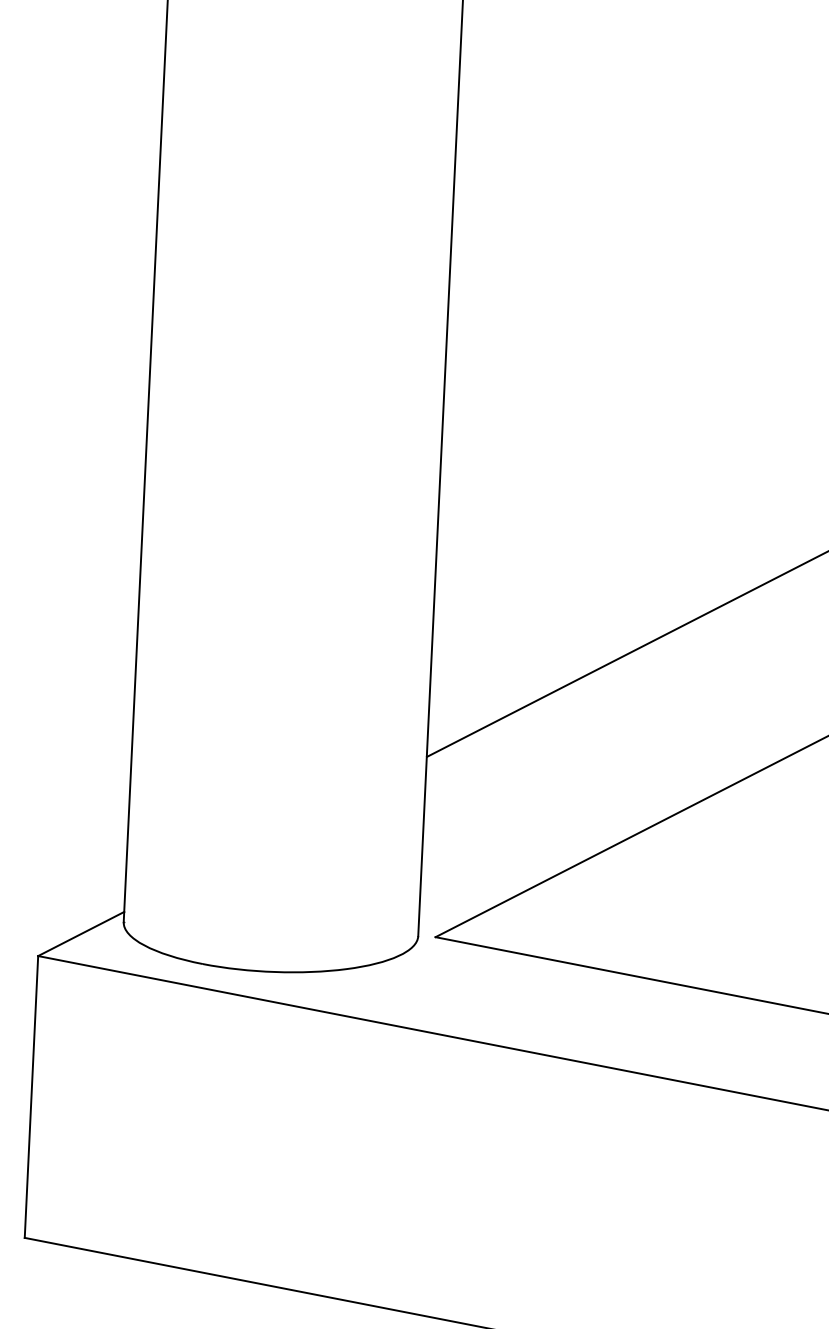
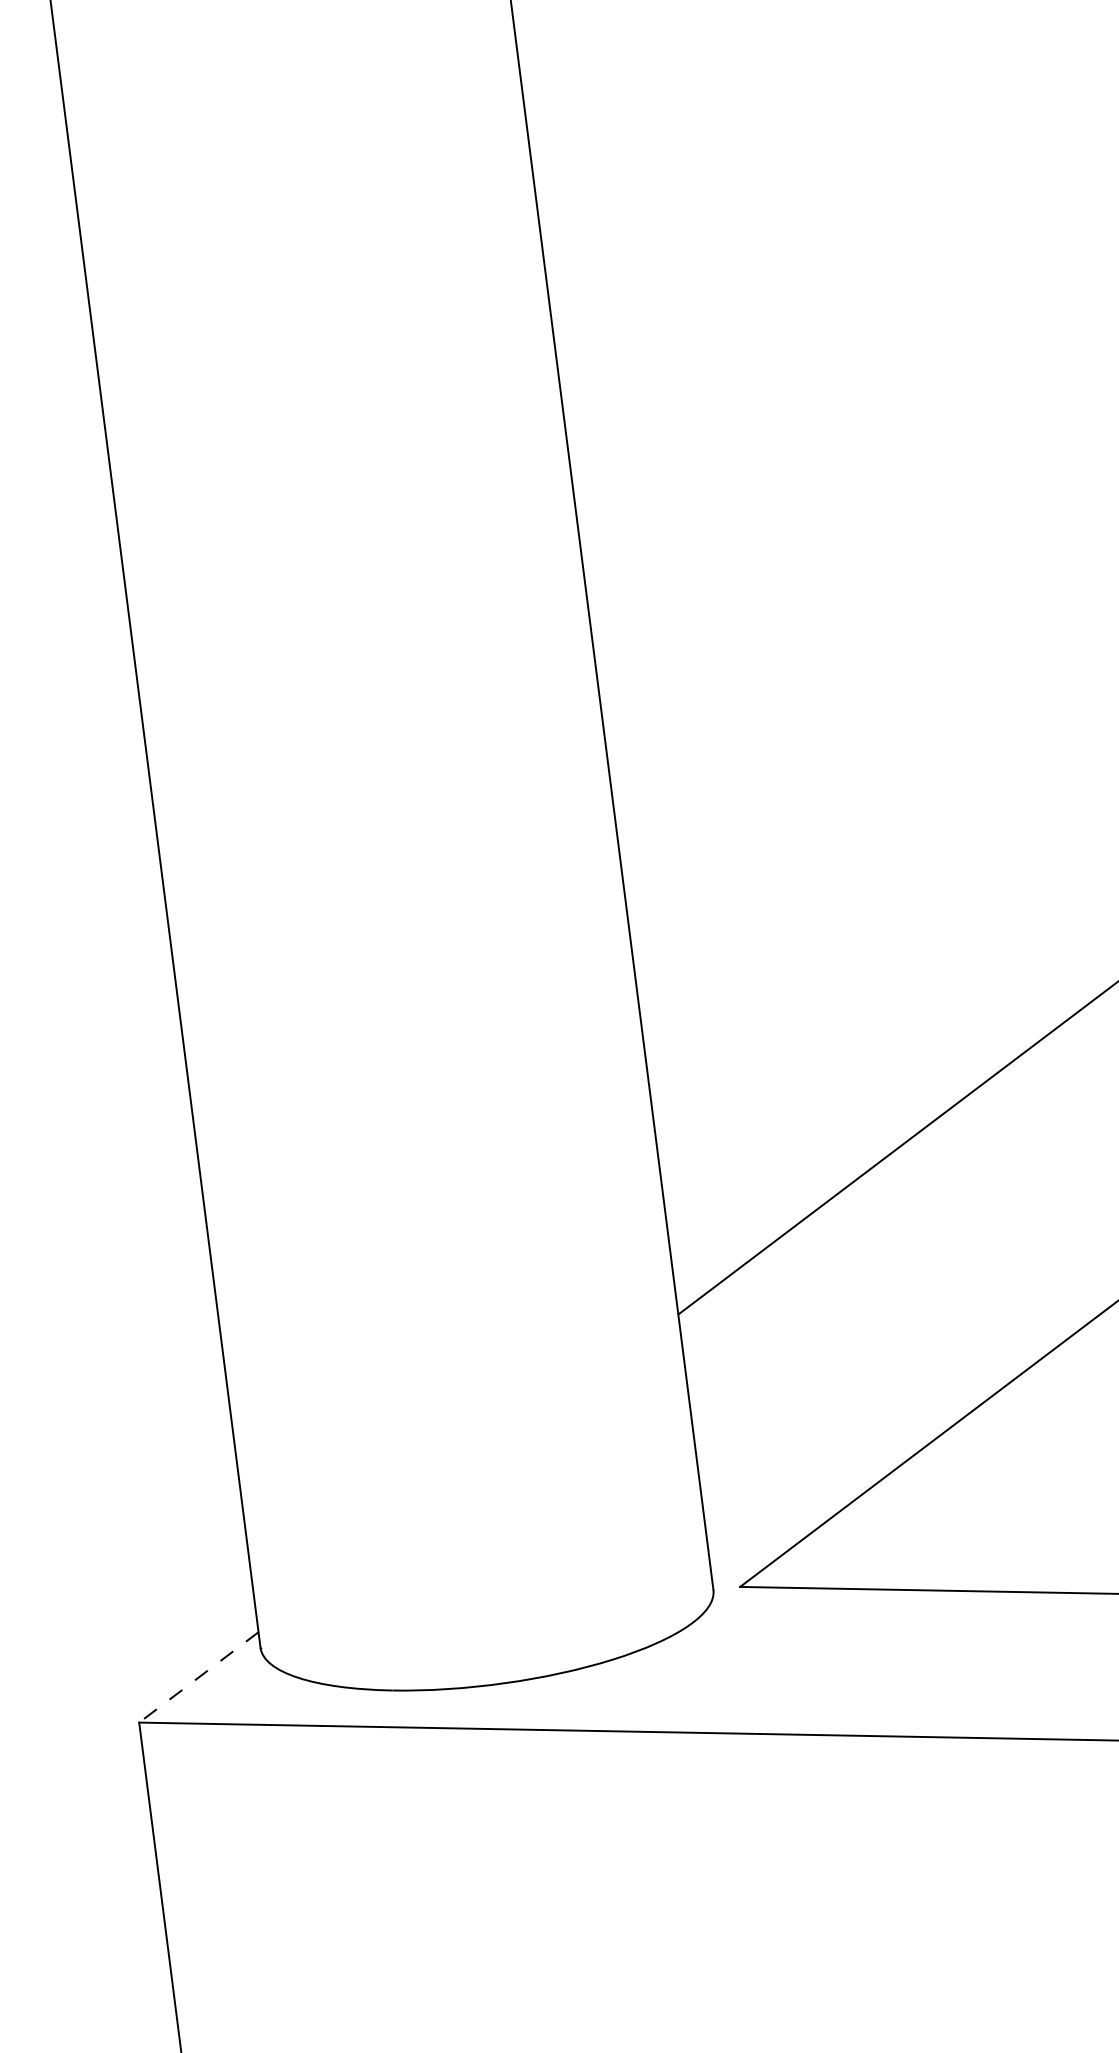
line: (80, 934) -> (197, 1678), solid -> dashed

